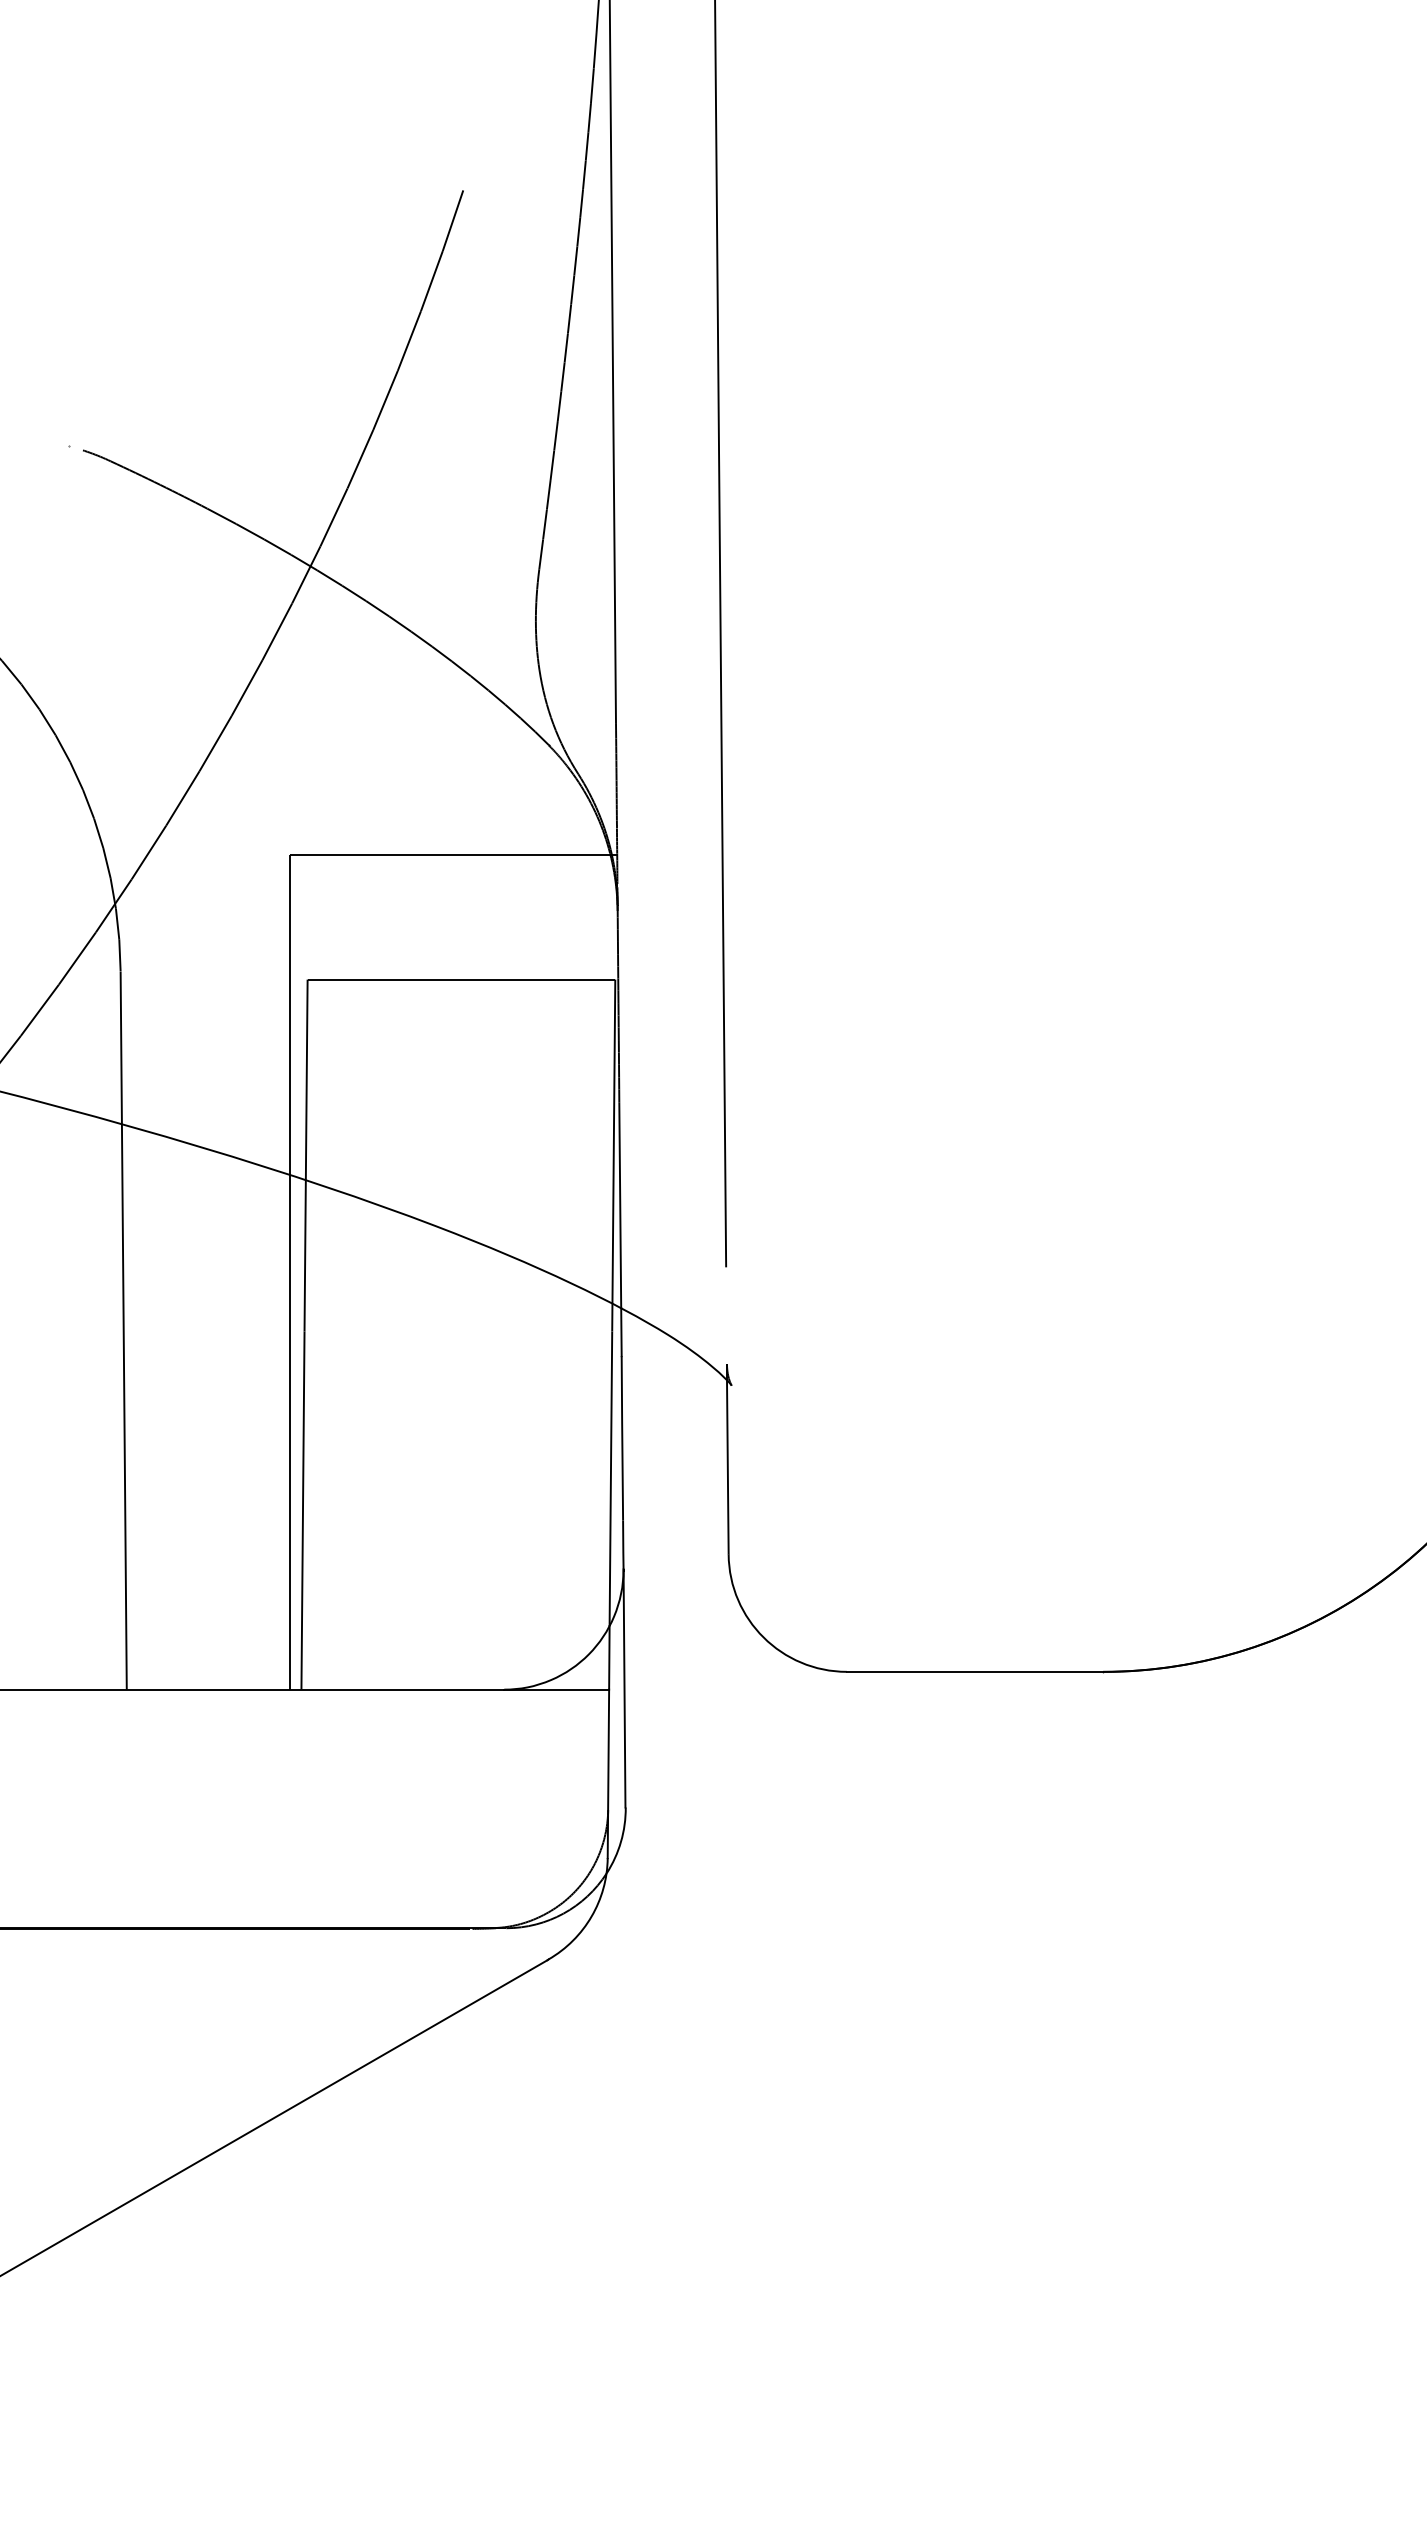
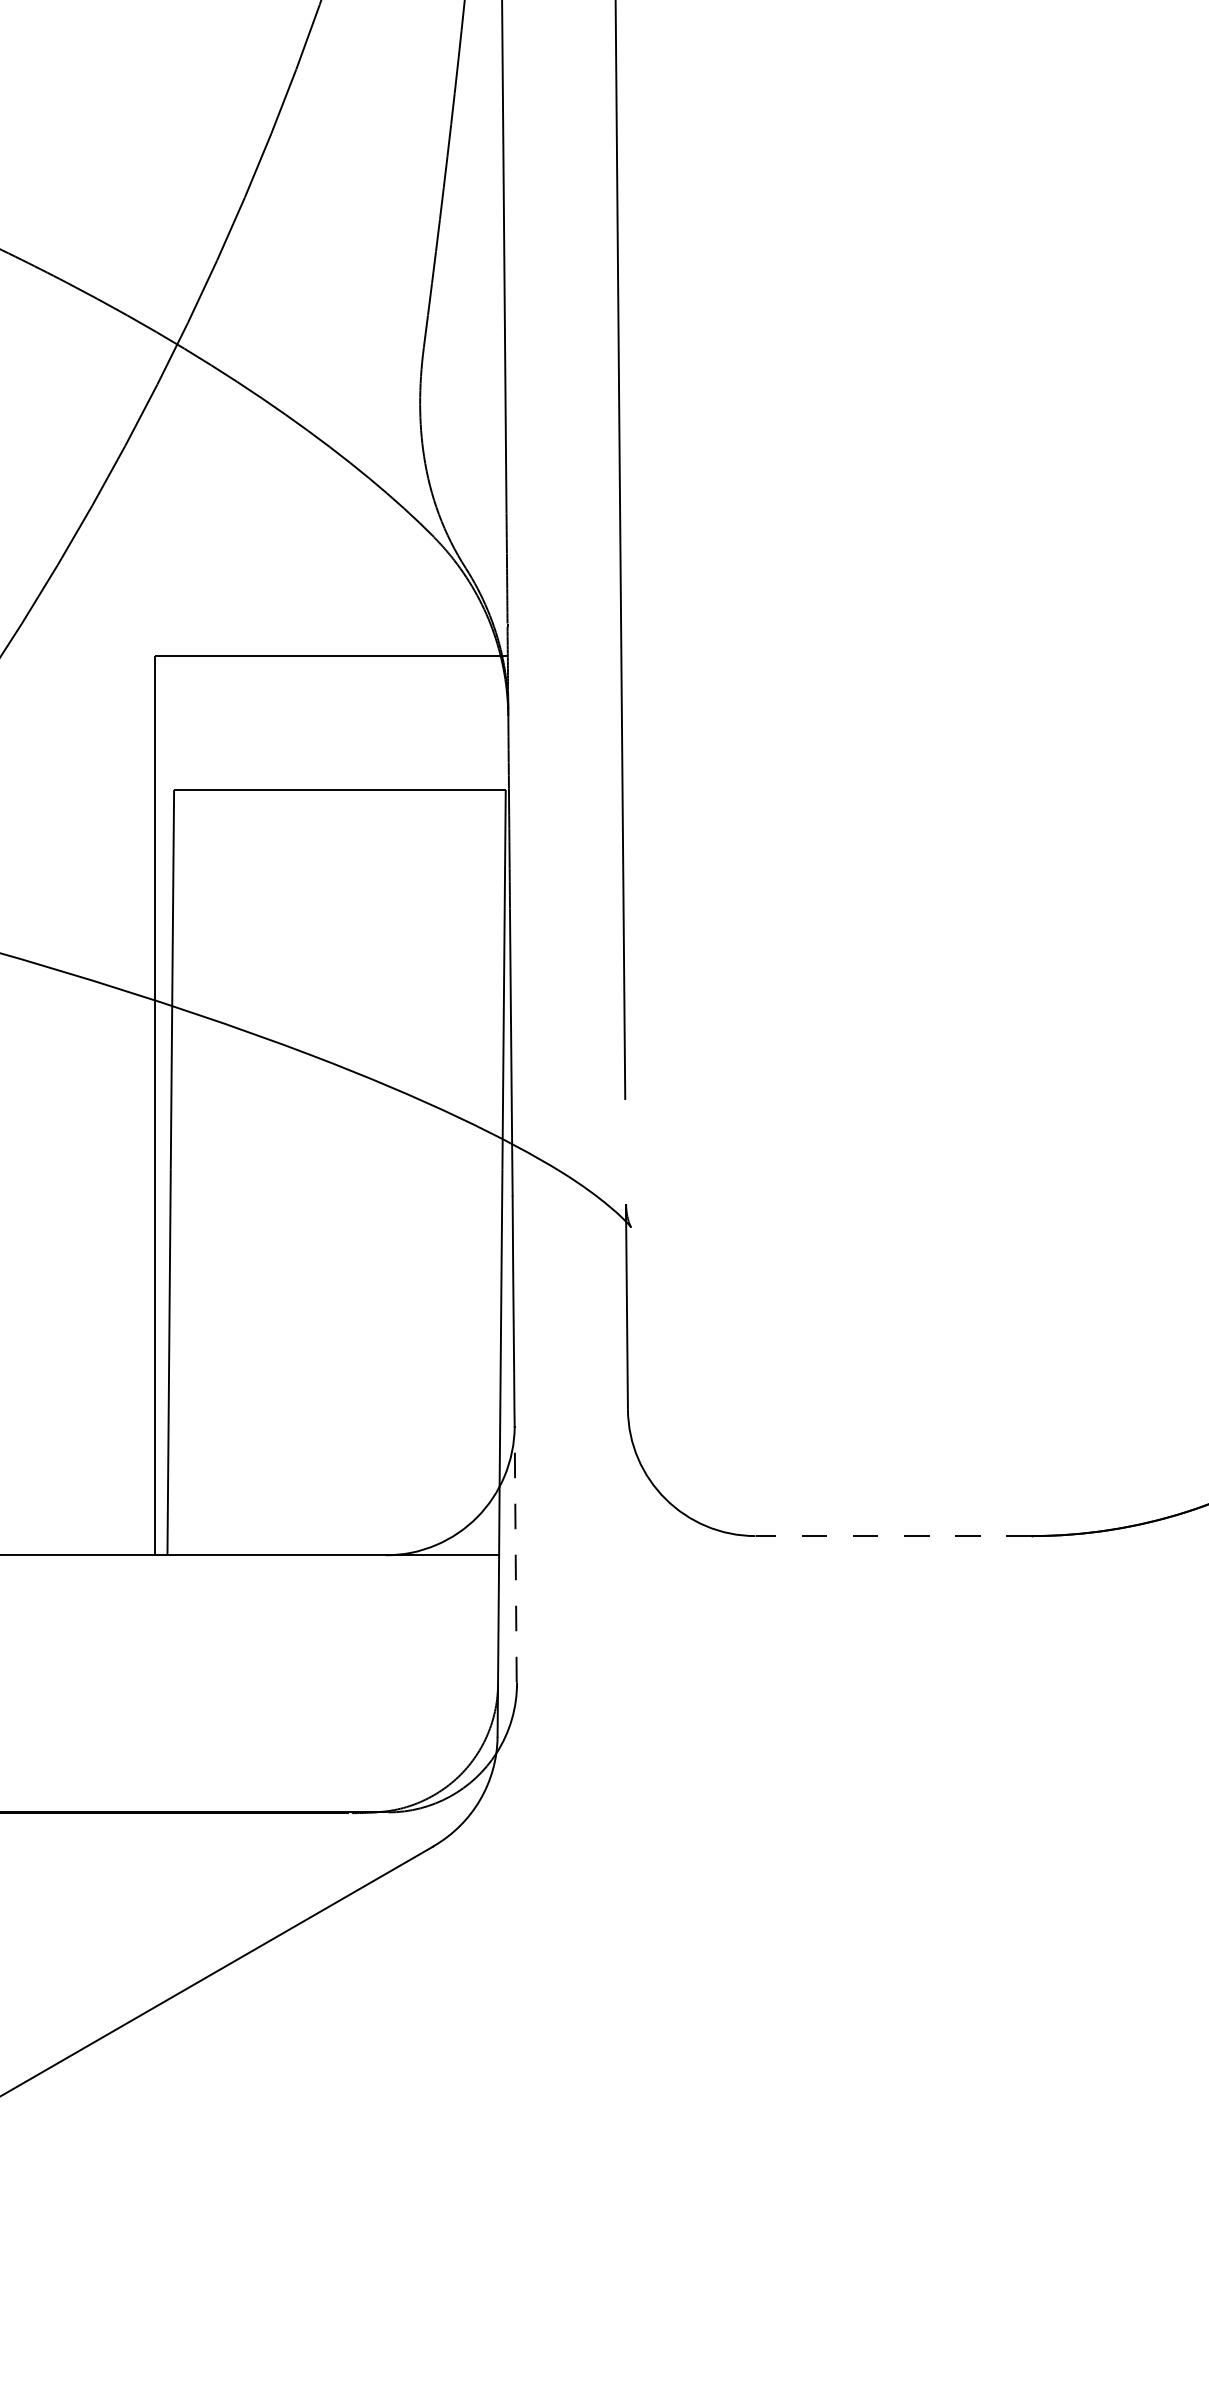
line: (974, 1671) -> (892, 1535), solid -> dashed
line: (624, 1687) -> (515, 1552), solid -> dashed

